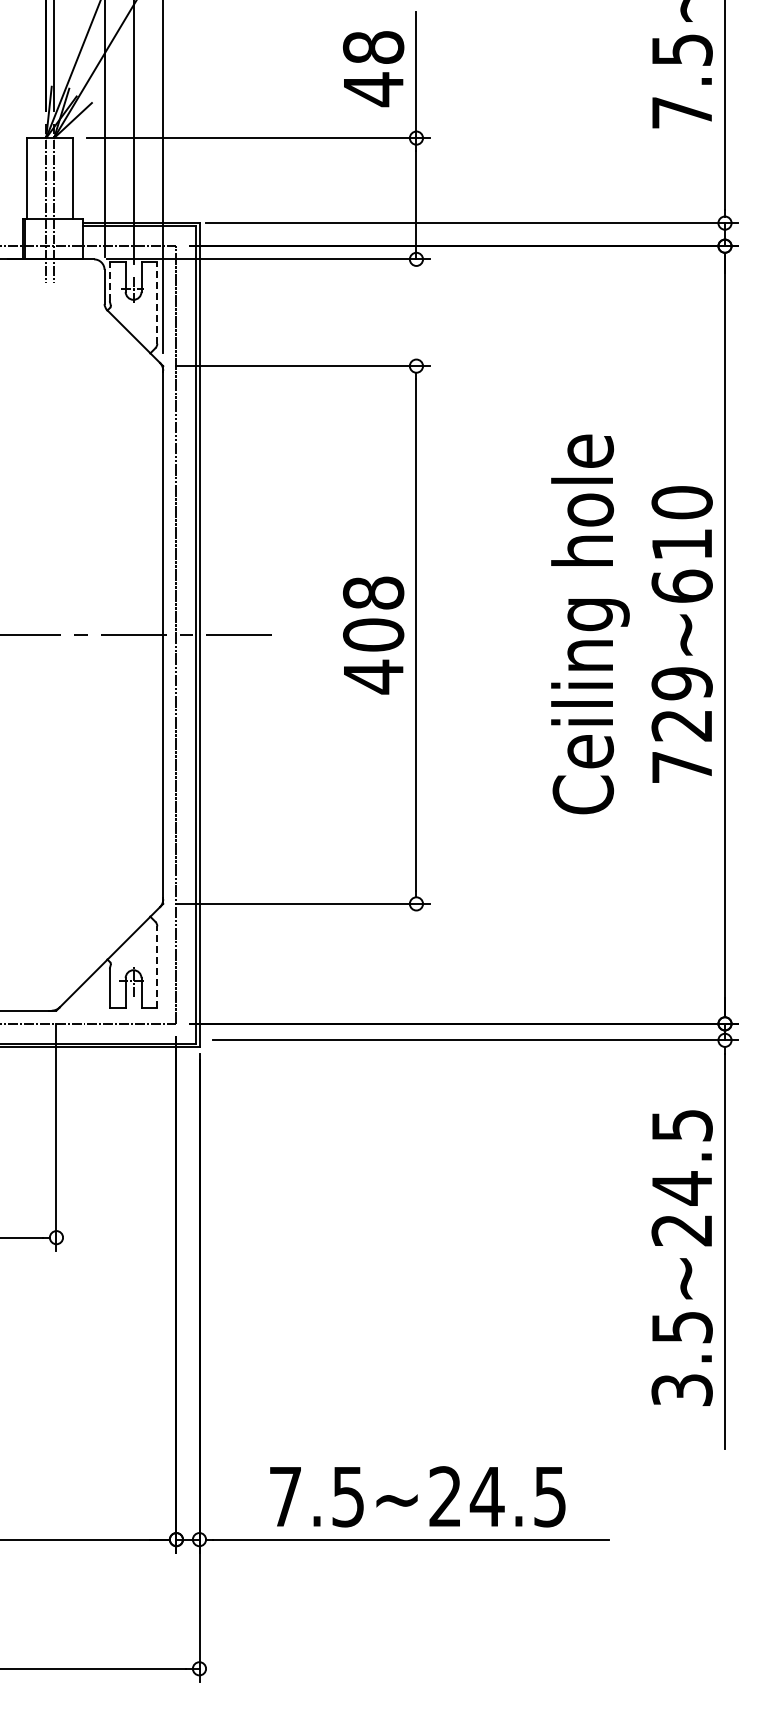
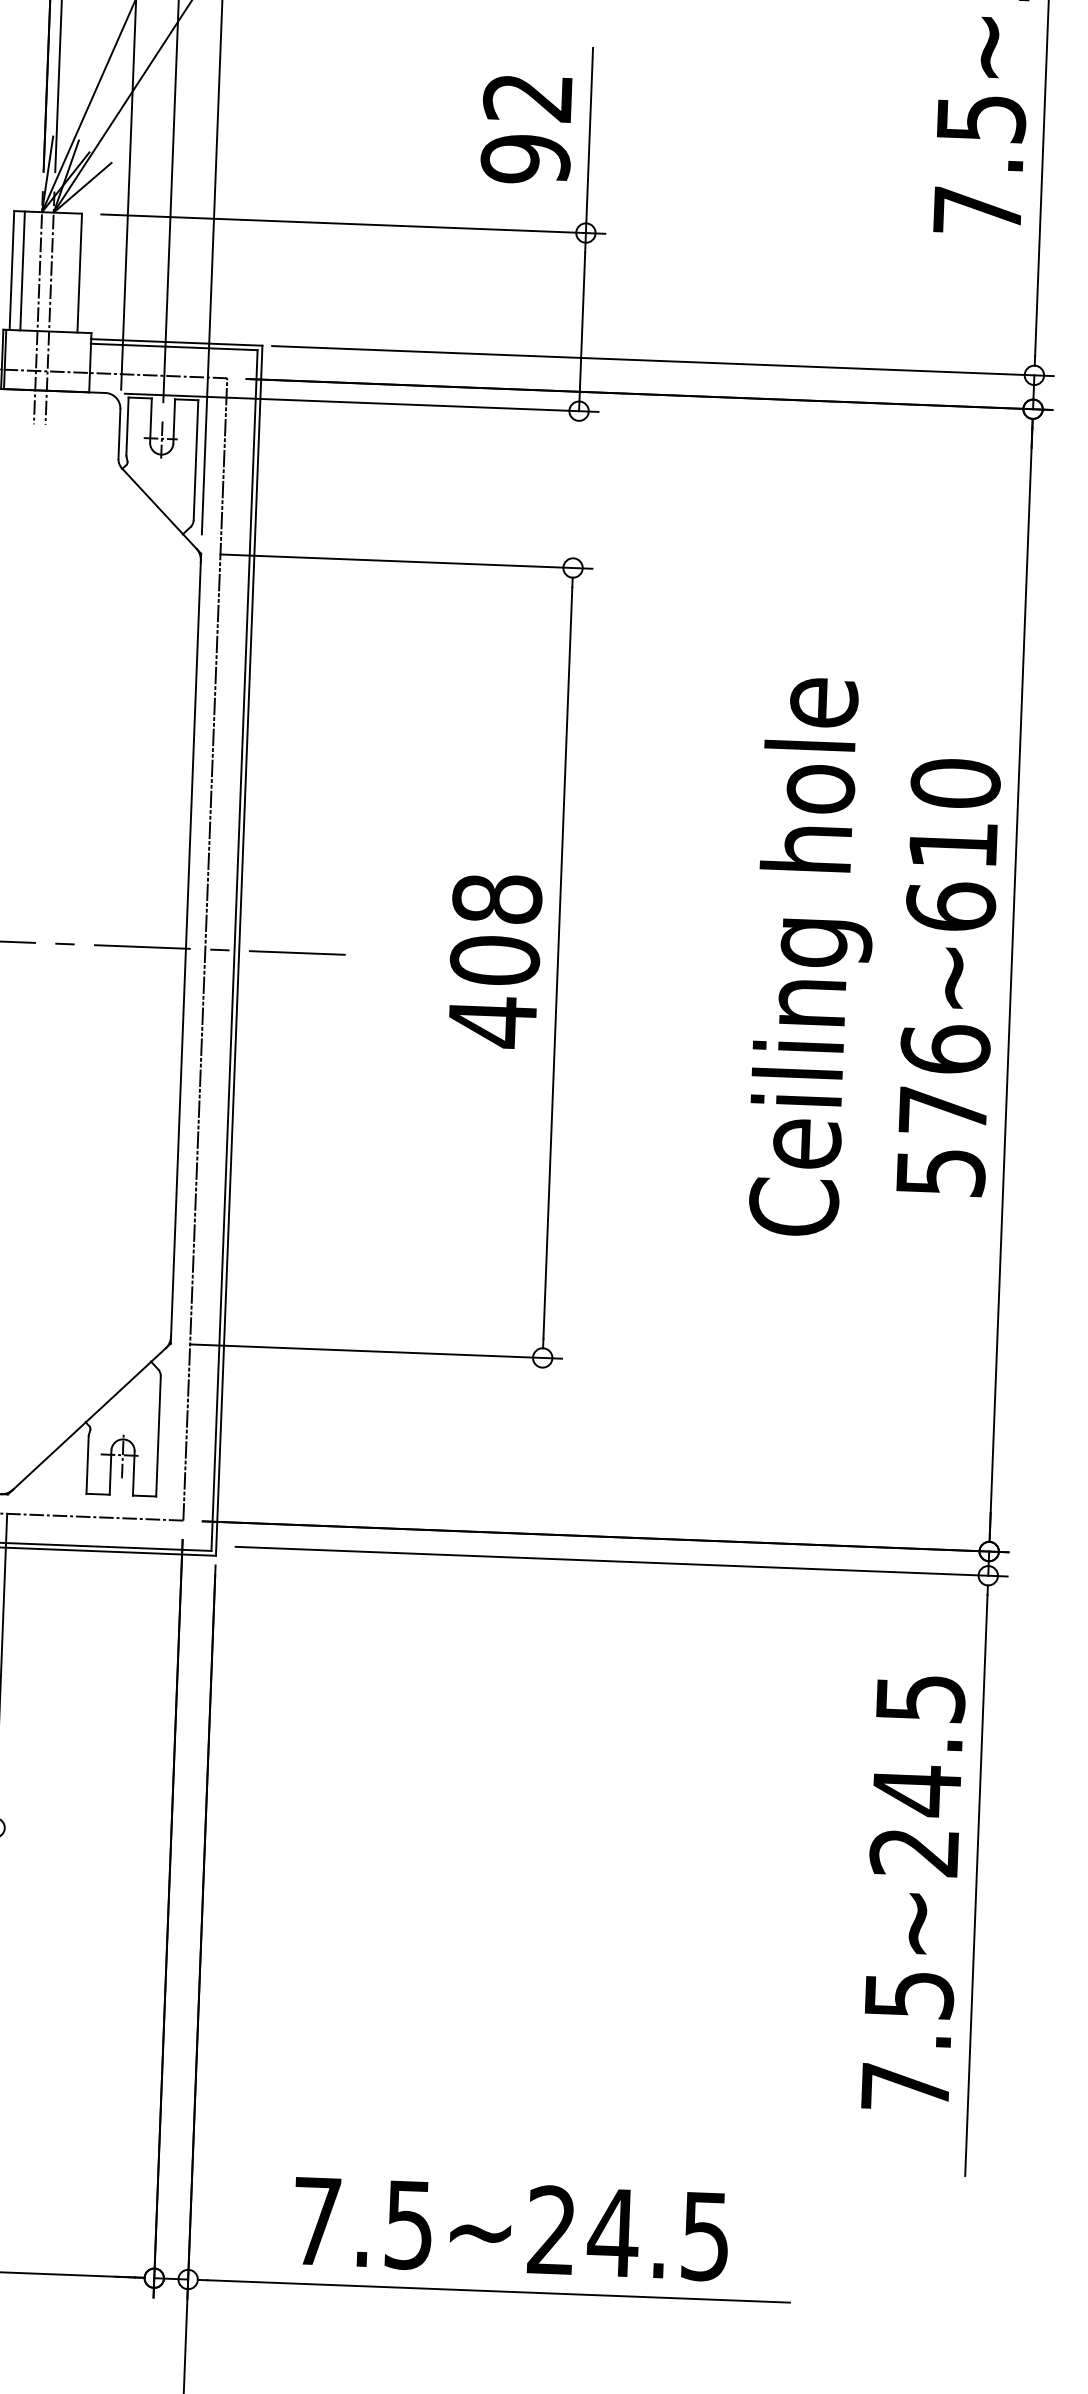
text: (373, 69) -> (526, 129), 48 -> 92
line: (34, 178) -> (22, 270), added
line: (109, 280) -> (127, 424), dashed -> solid
line: (157, 302) -> (196, 459), dashed -> solid
text: (681, 724) -> (942, 1109), 729~610 -> 576~610
line: (157, 967) -> (158, 1436), dashed -> solid
text: (681, 1390) -> (904, 2087), 3.5~24.5 -> 7.5~24.5

